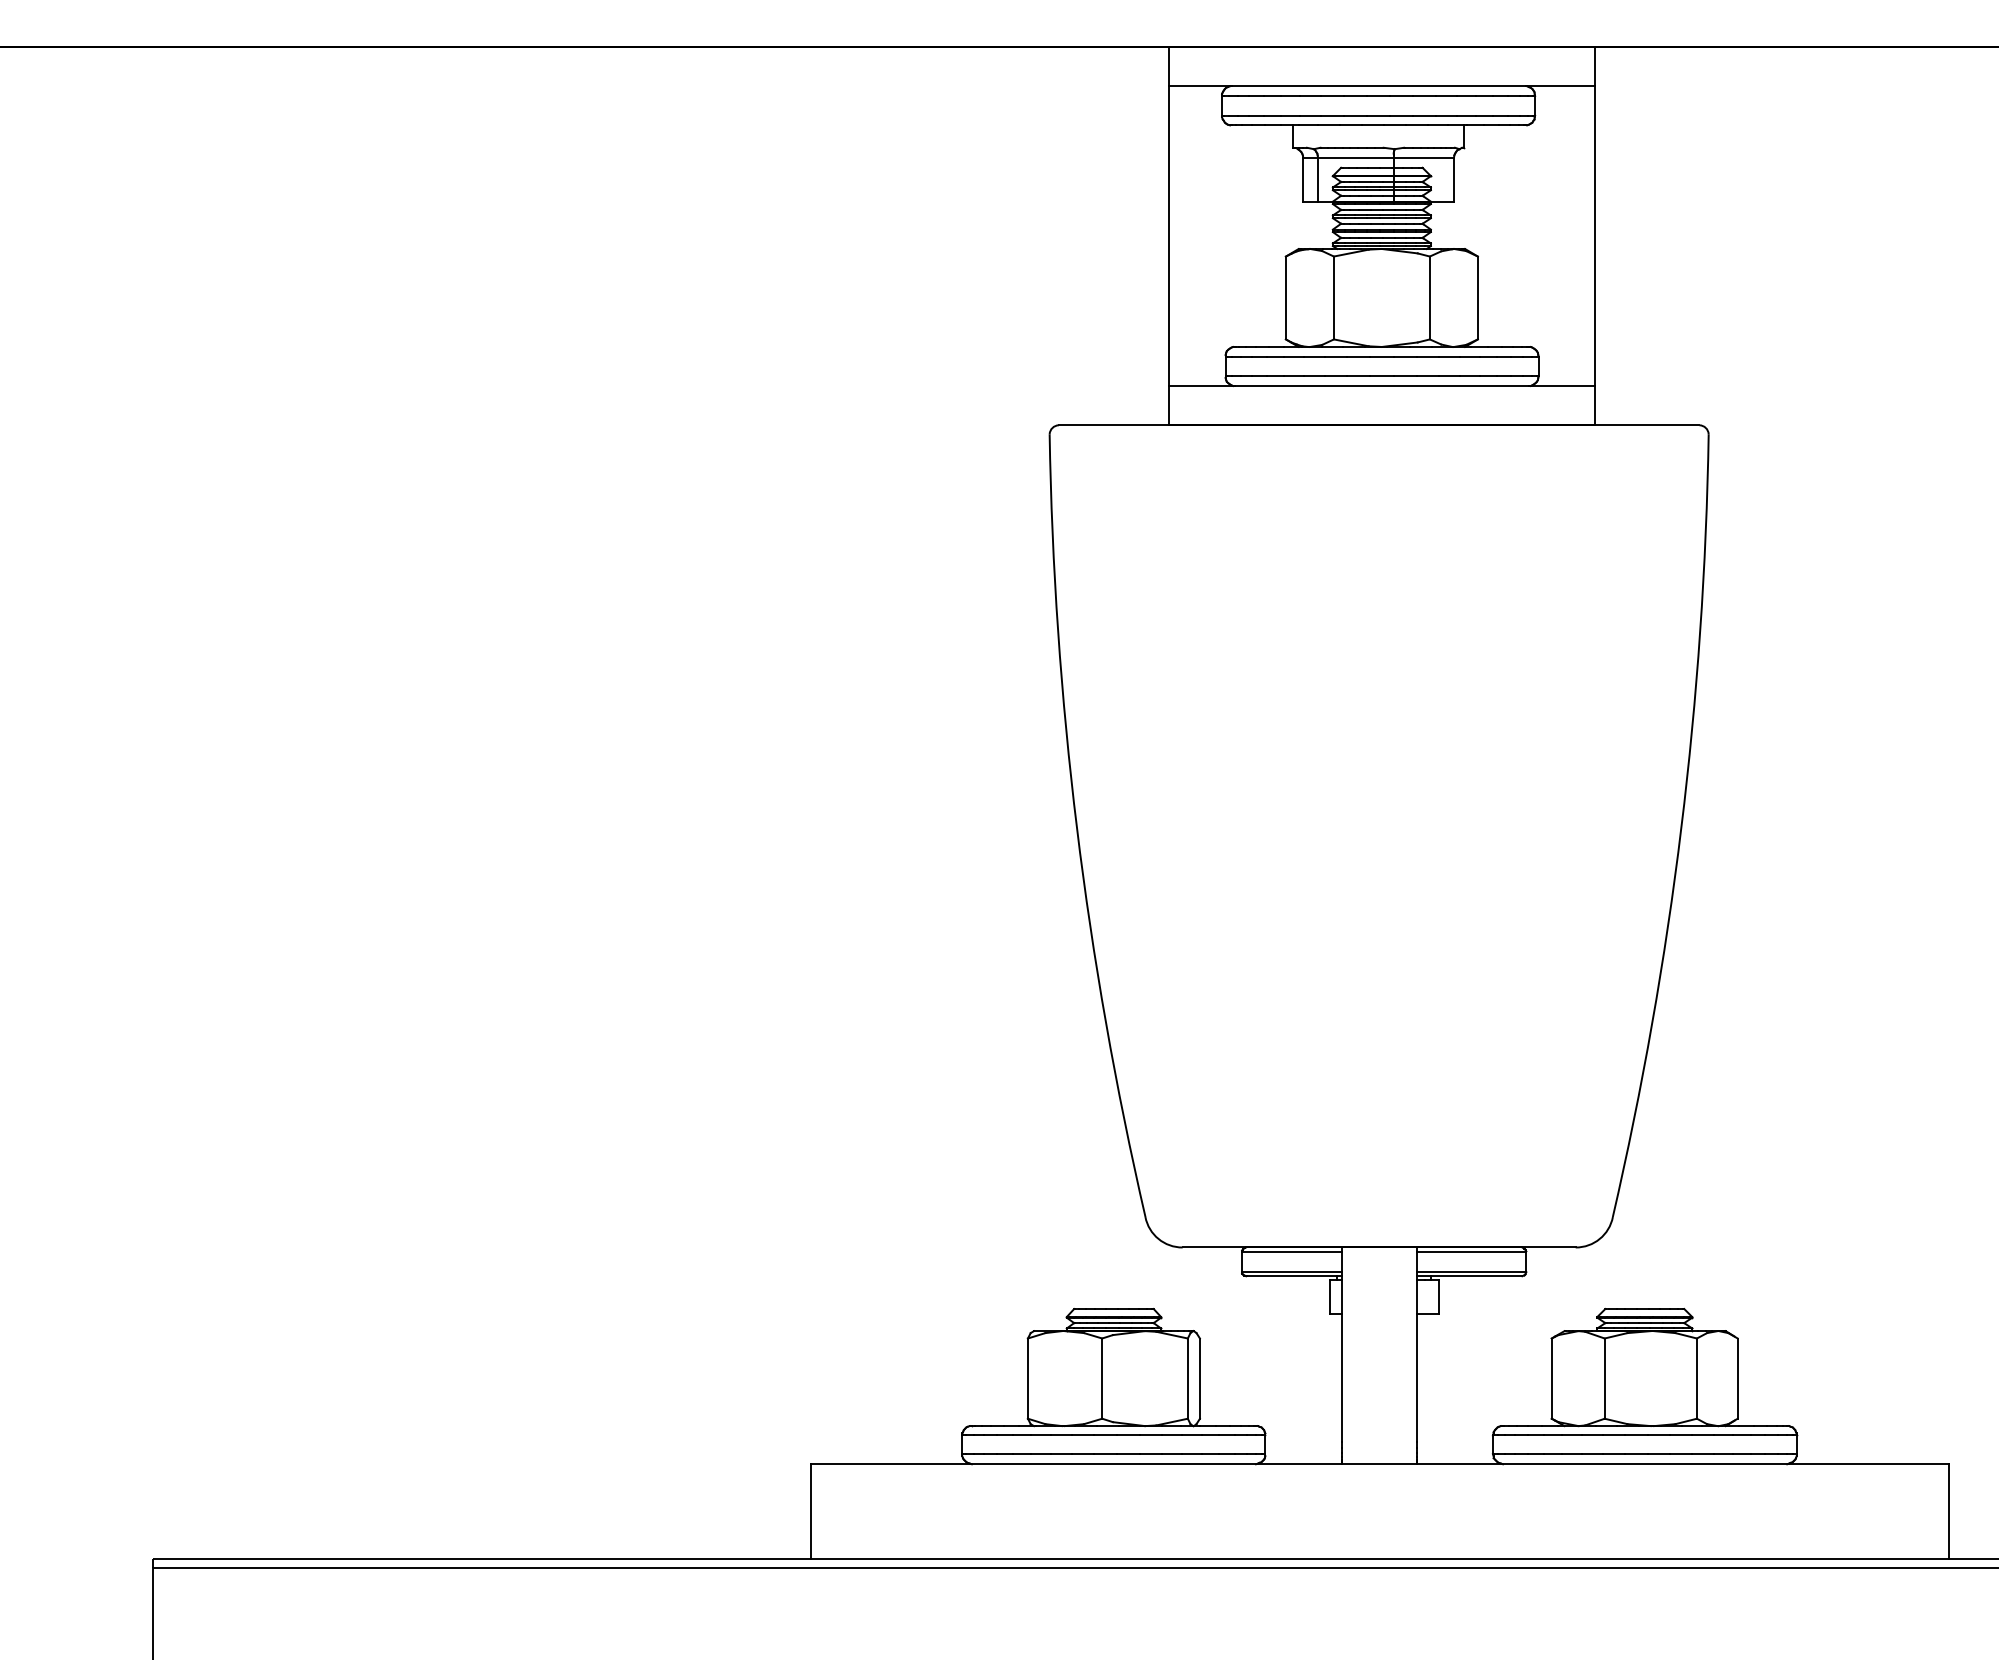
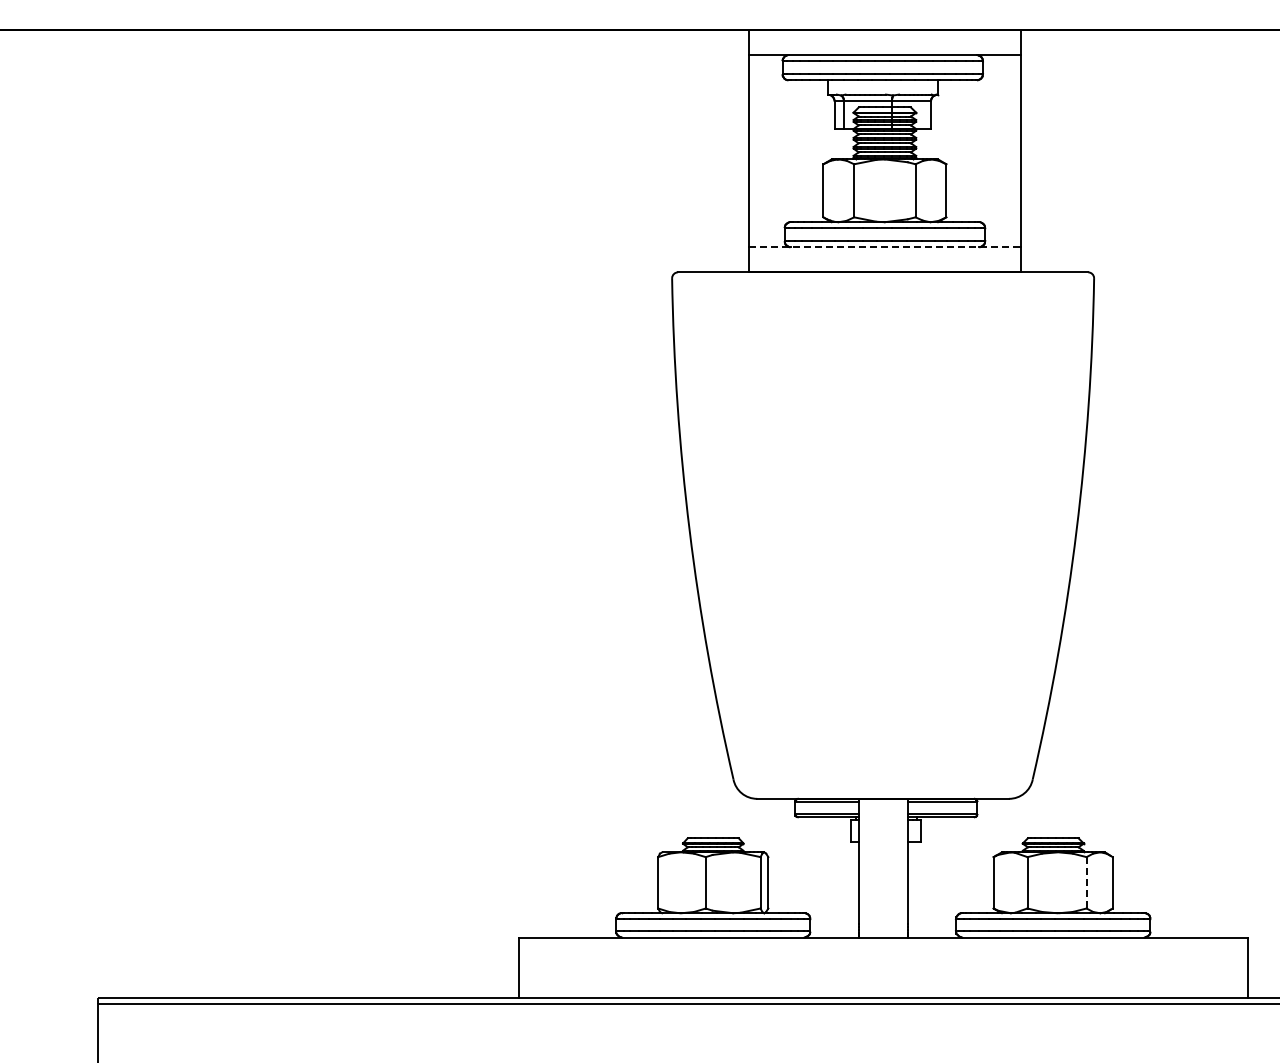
line: (1382, 386) -> (885, 247), solid -> dashed
line: (1696, 1378) -> (1086, 882), solid -> dashed

